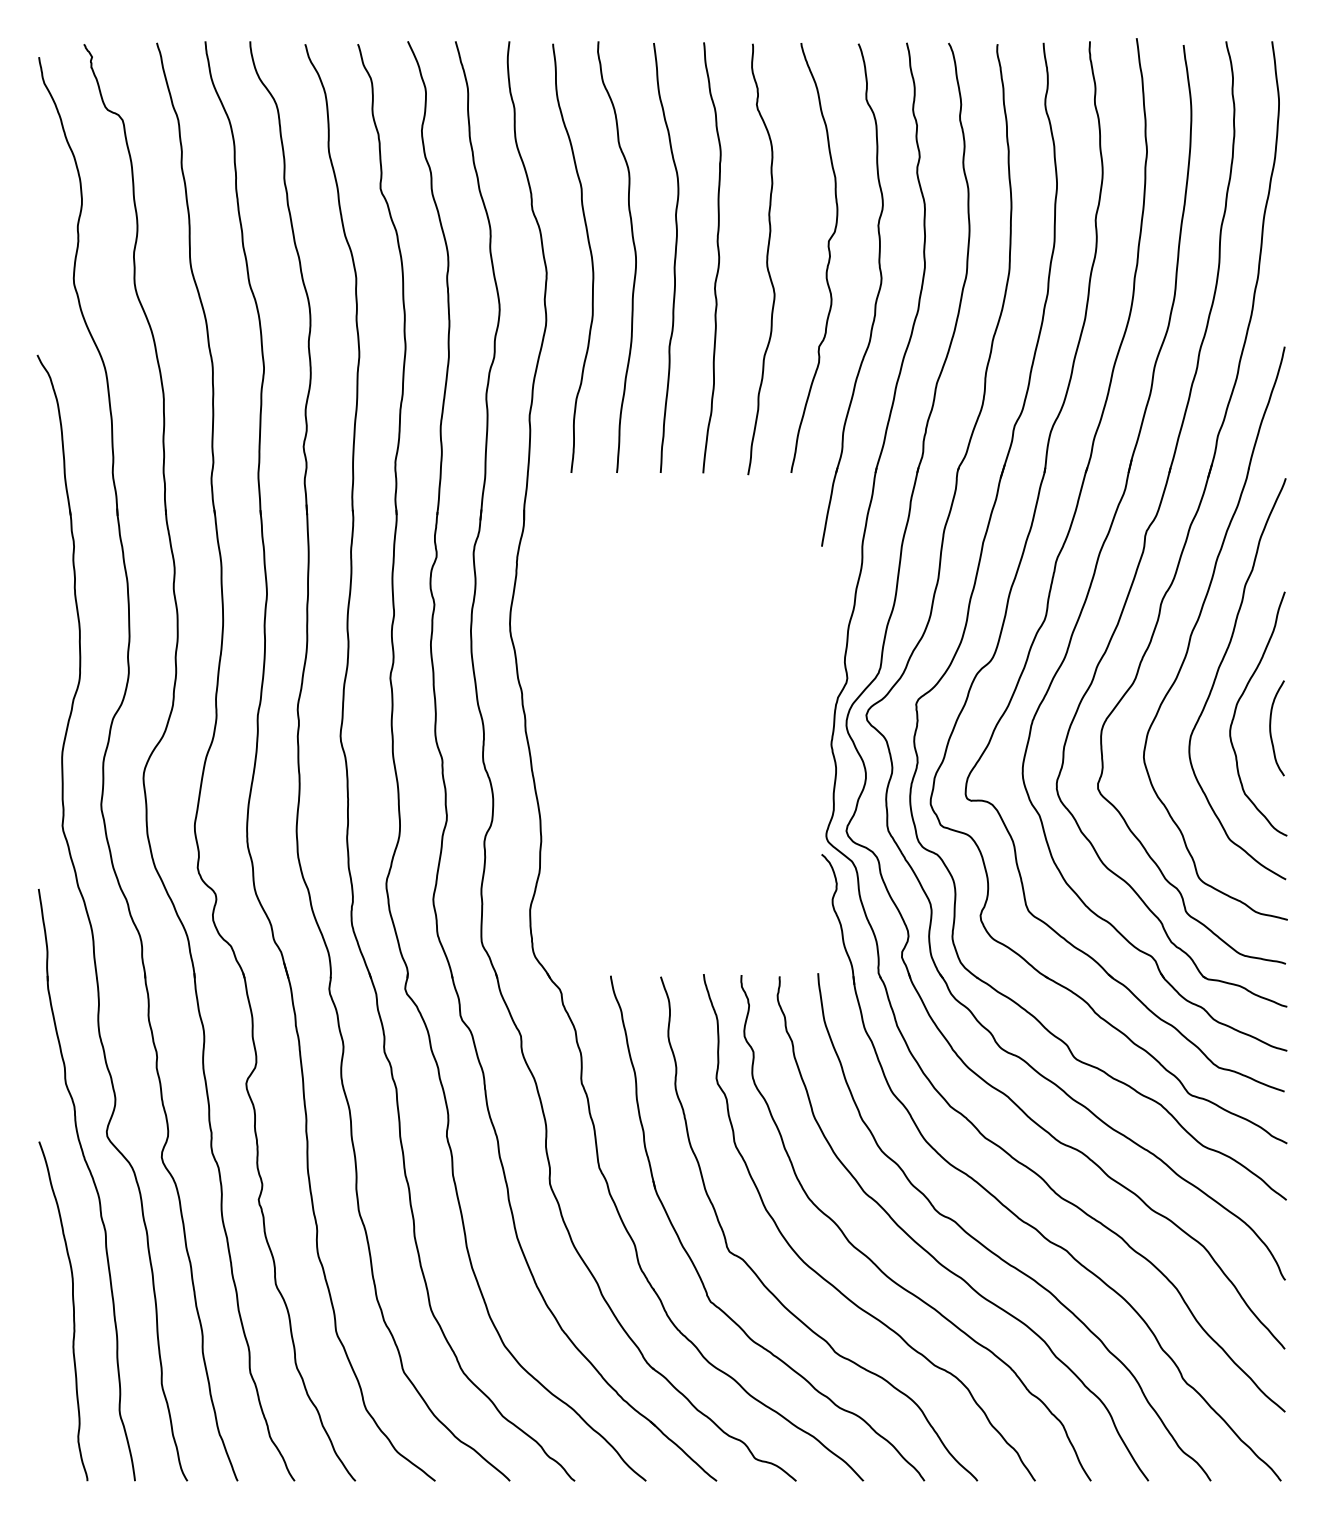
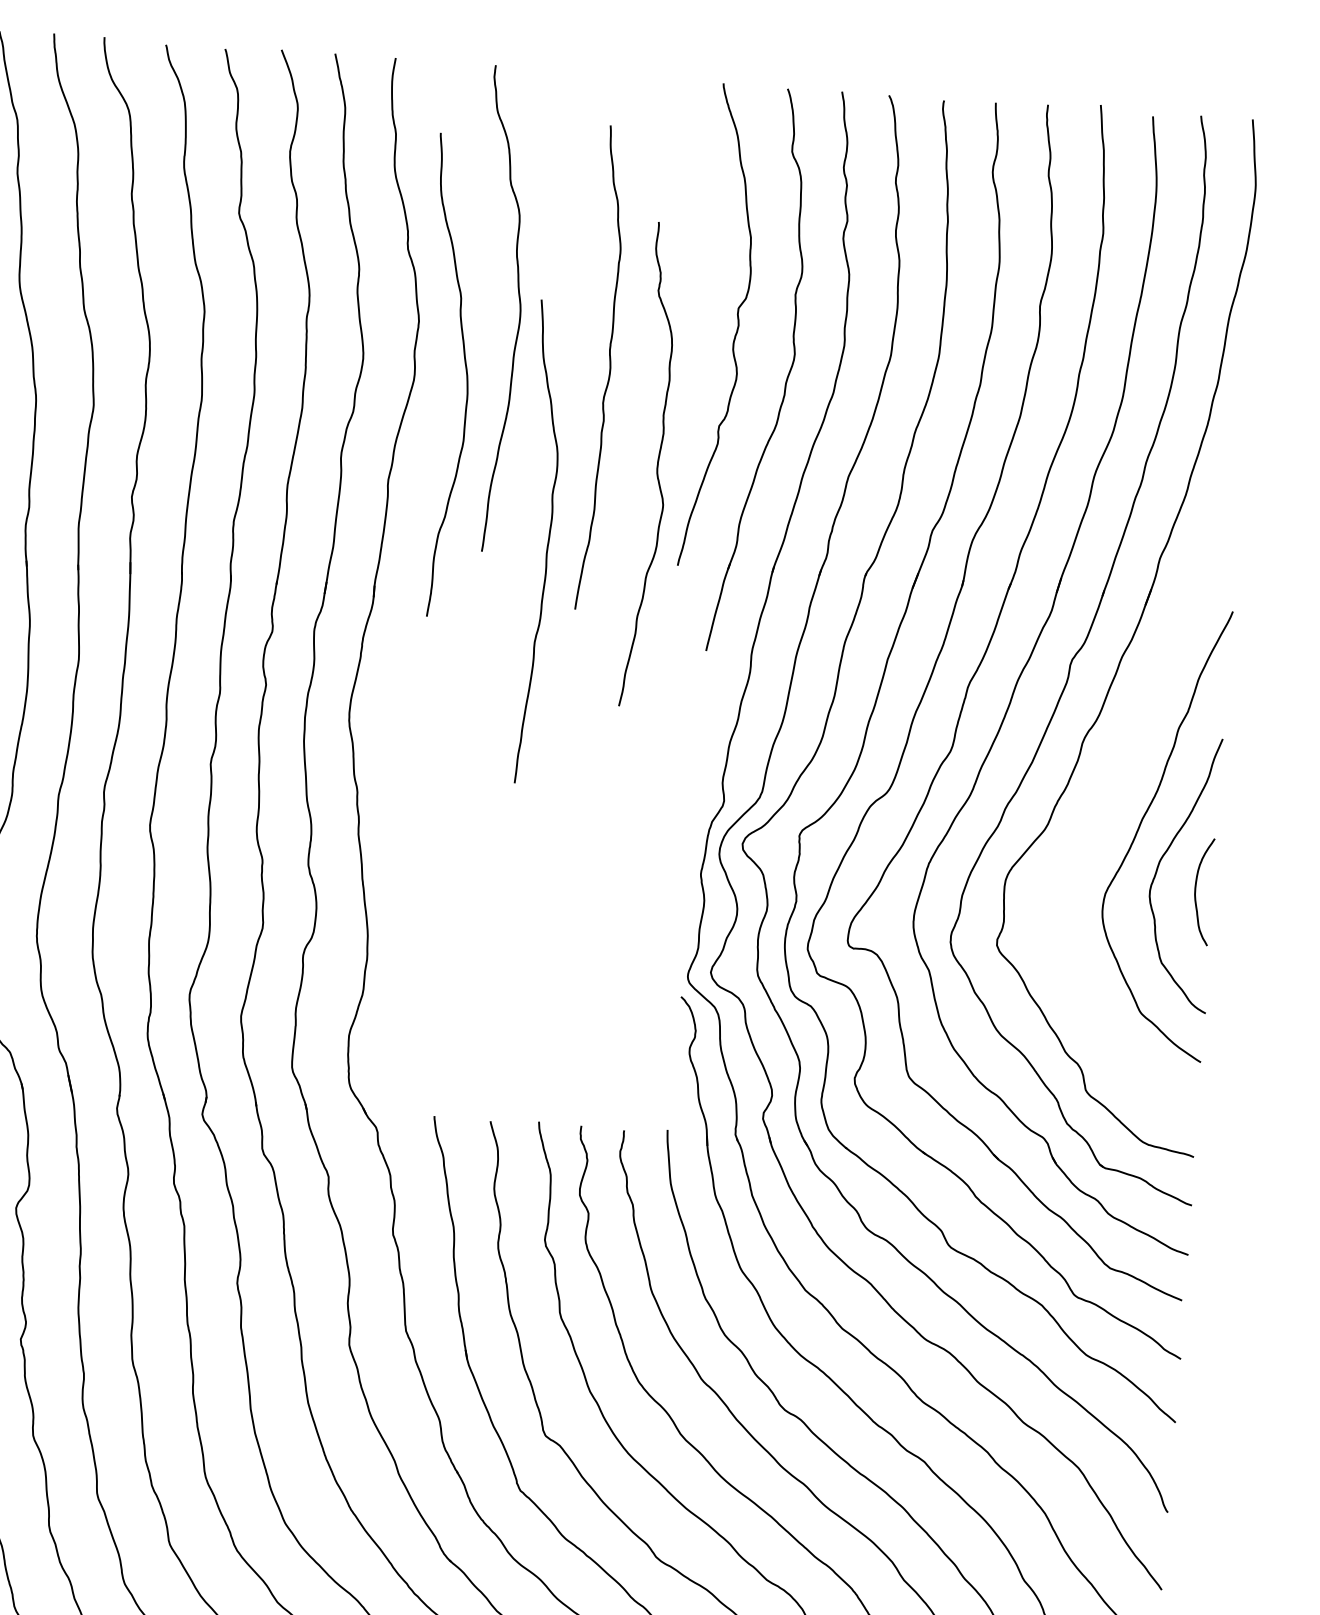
curve: (590, 256) -> (465, 374), moved
curve: (674, 257) -> (547, 542), moved
curve: (718, 257) -> (609, 368), moved
curve: (766, 259) -> (656, 465), moved
part: (1197, 623) -> (1121, 767), removed

